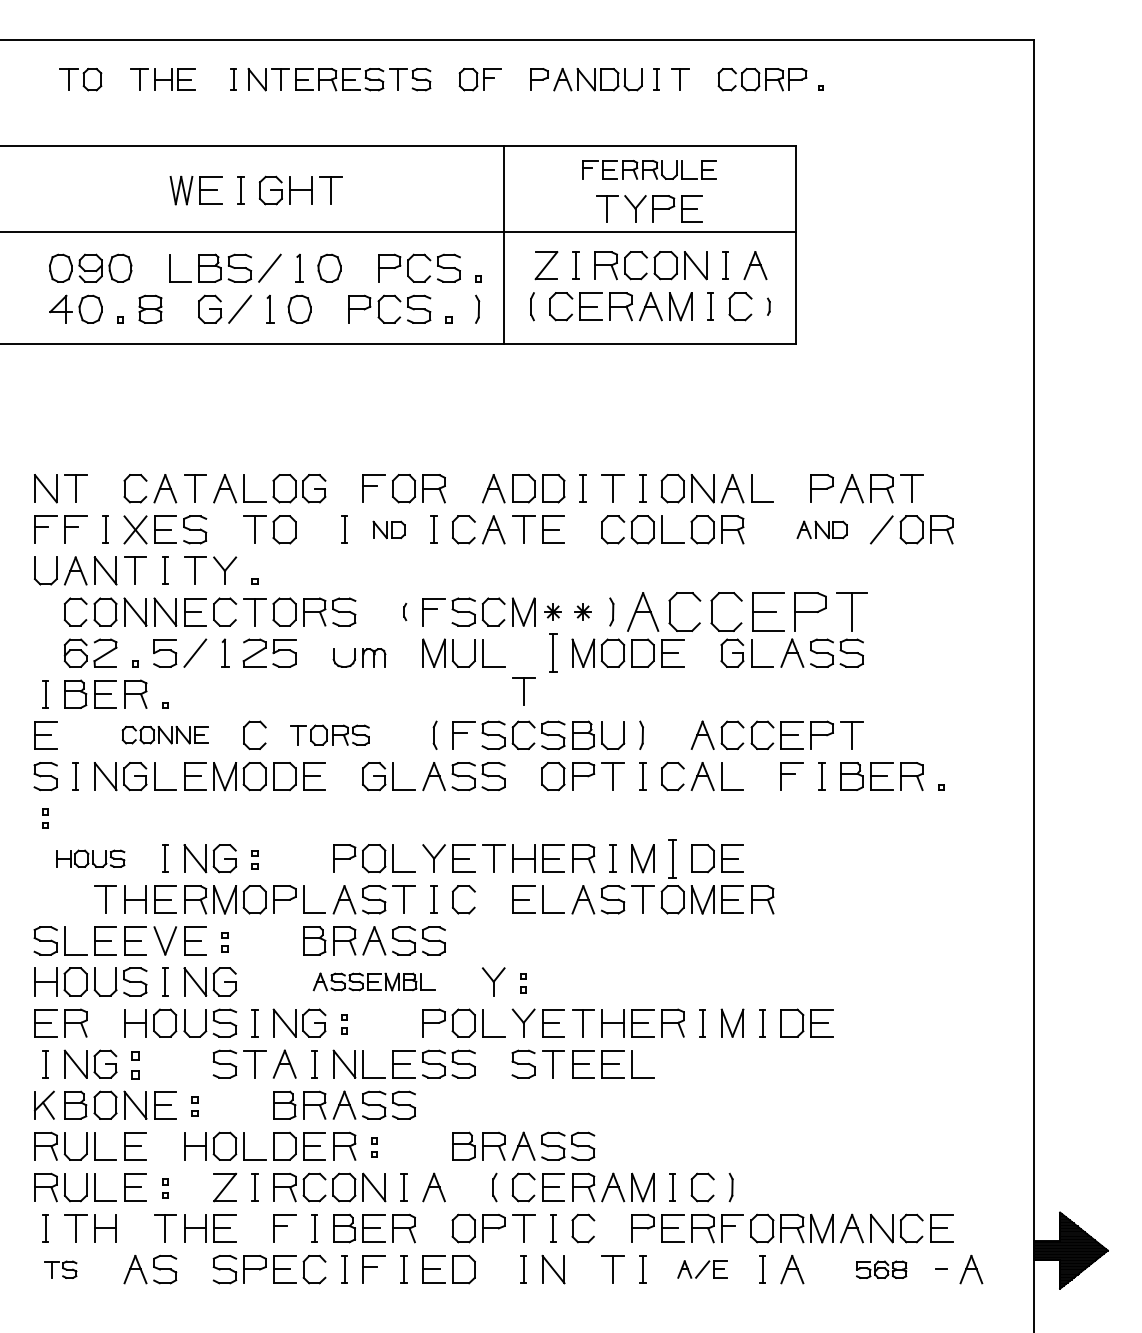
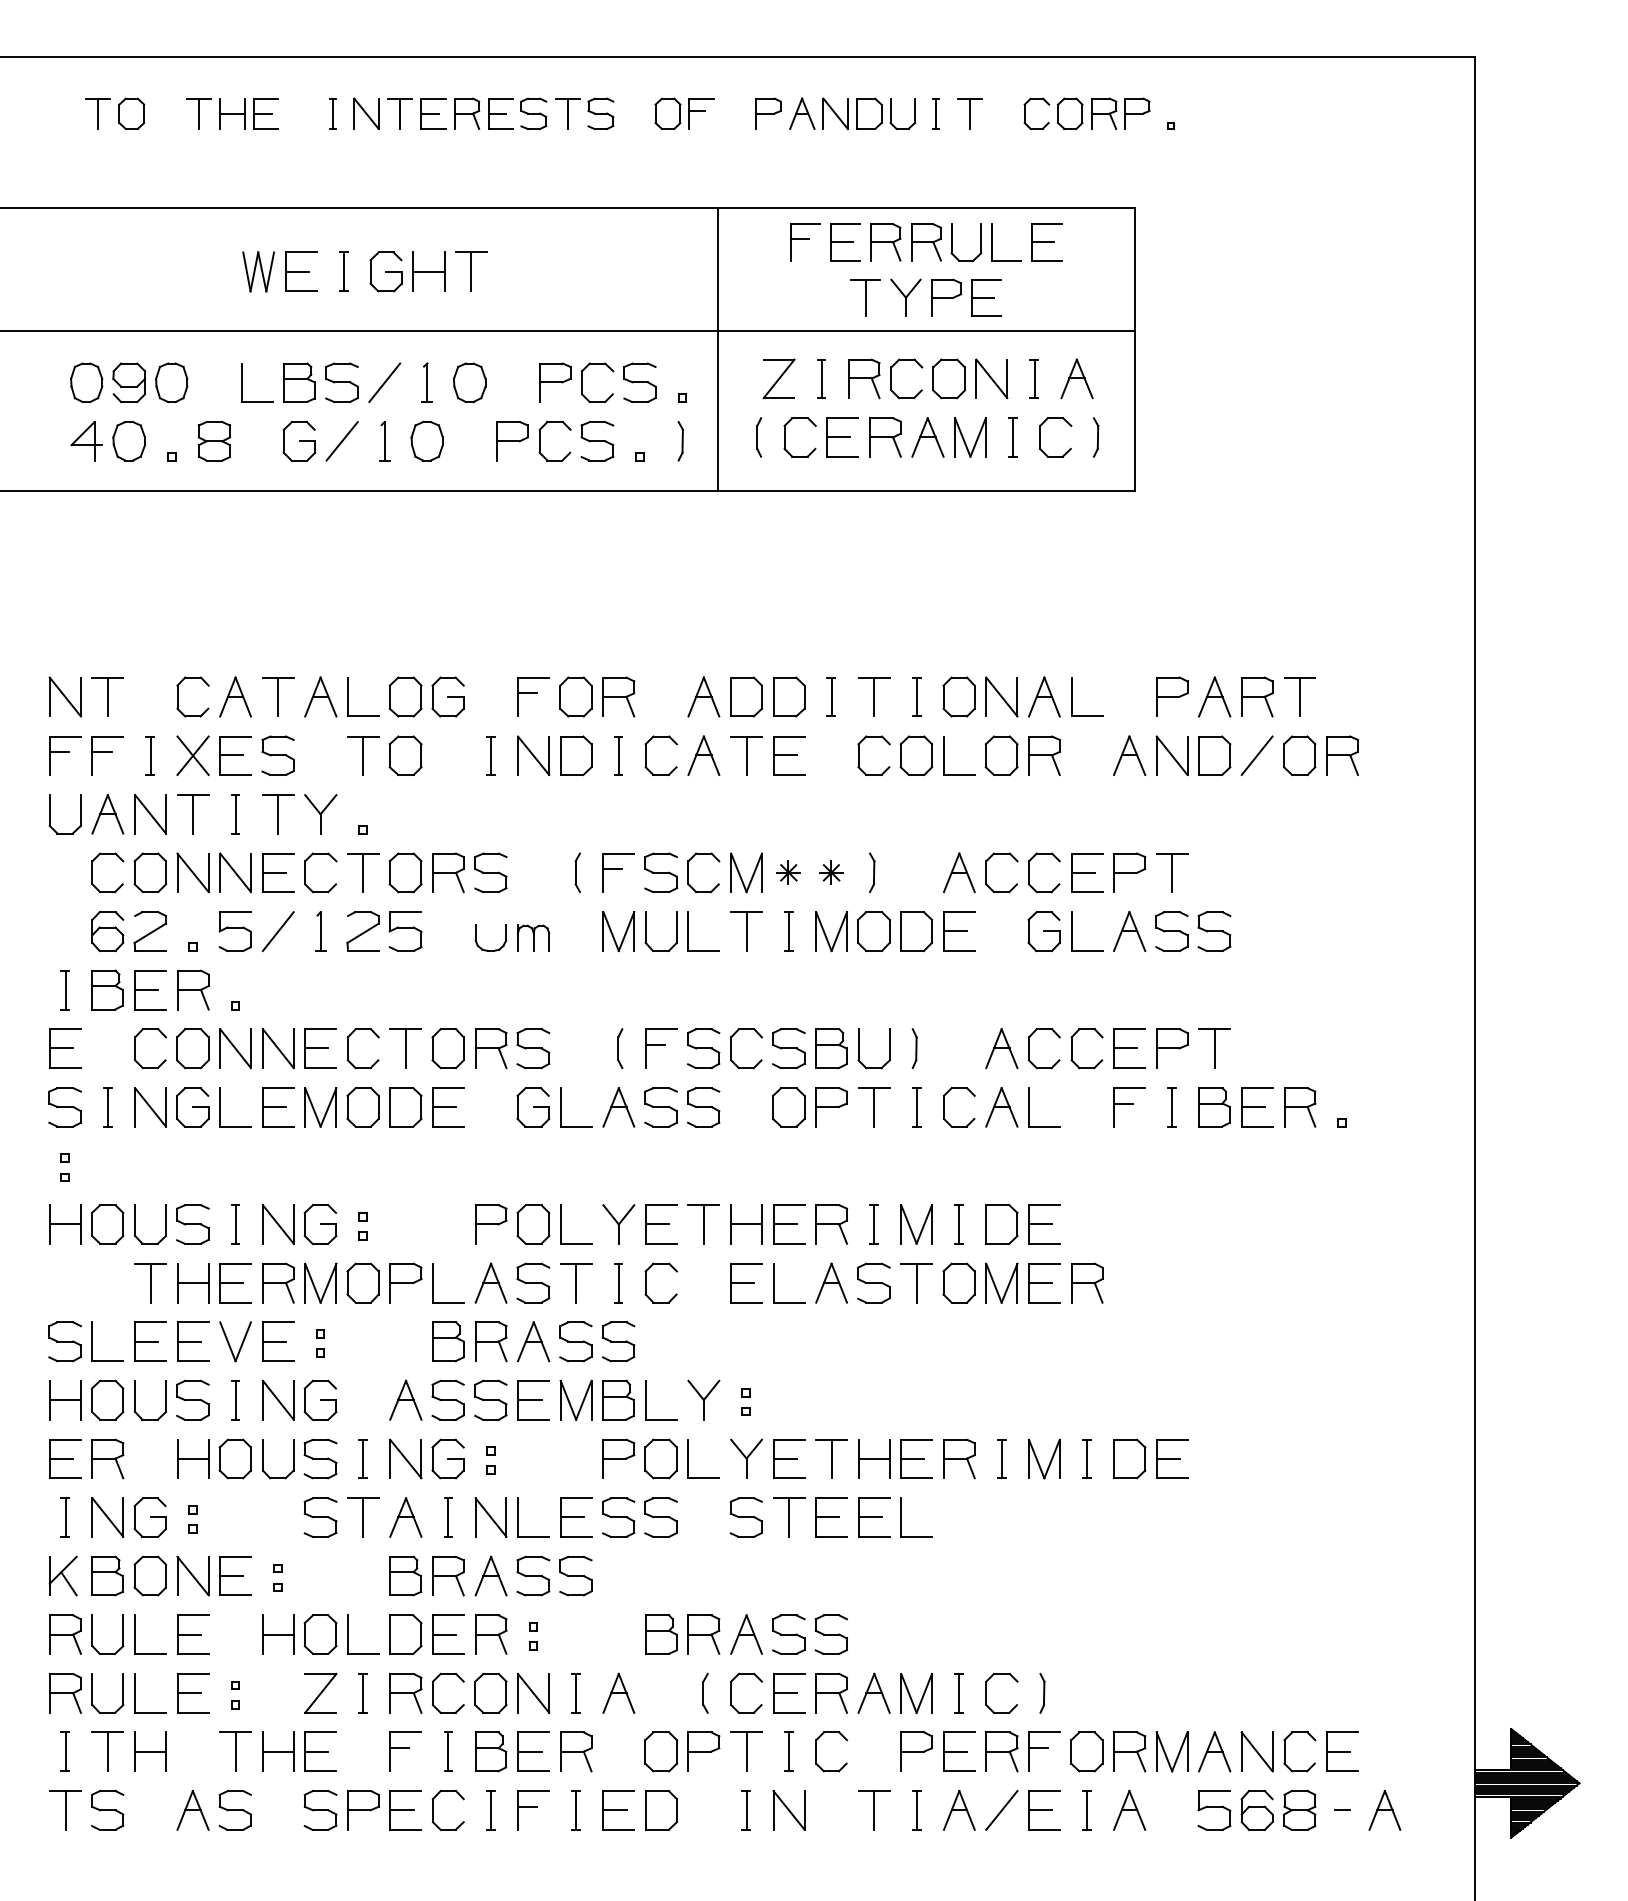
part: (649, 169) -> (925, 241), size x1.43
part: (768, 306) -> (1095, 437), size x1.67
part: (388, 529) -> (553, 755), size x1.67
part: (821, 529) -> (1171, 755), size x1.67
part: (404, 611) -> (576, 872), size x1.67
part: (747, 611) -> (1065, 872), size x0.71
part: (553, 653) -> (789, 931), size x0.71
part: (523, 691) -> (746, 931), moved
part: (164, 734) -> (234, 1047), size x1.67
part: (329, 734) -> (469, 1047), size x1.43
part: (90, 858) -> (128, 1224), size x1.67
part: (672, 858) -> (958, 1224), size x0.71
part: (373, 981) -> (532, 1399), size x1.67
part: (135, 1065) -> (193, 1519), size x0.71
part: (60, 1269) -> (86, 1810), size x1.67
part: (702, 1269) -> (1001, 1810), size x1.67
part: (881, 1269) -> (1256, 1810), size x1.67

